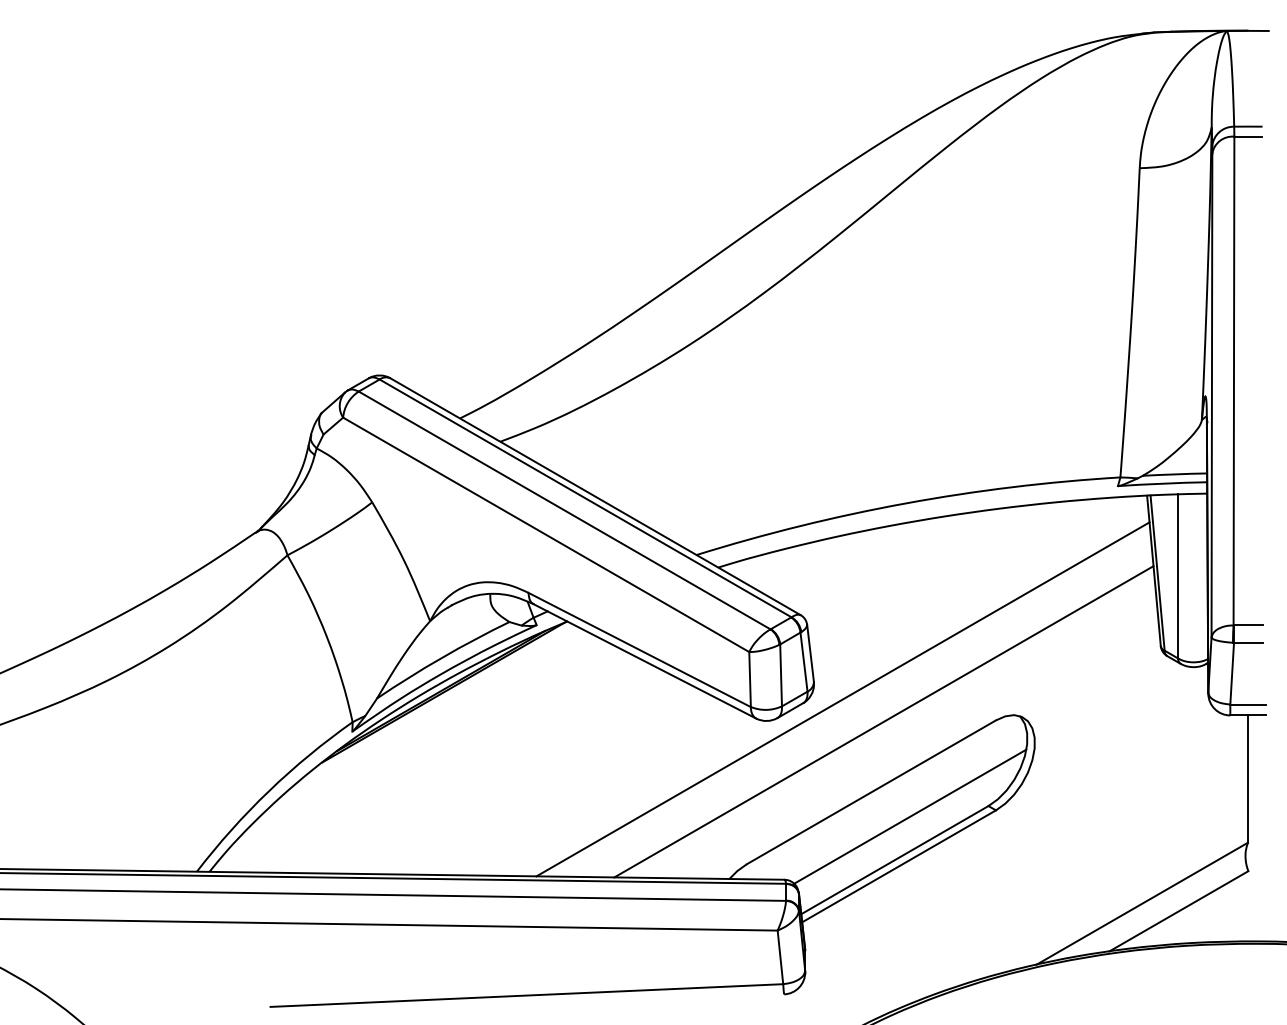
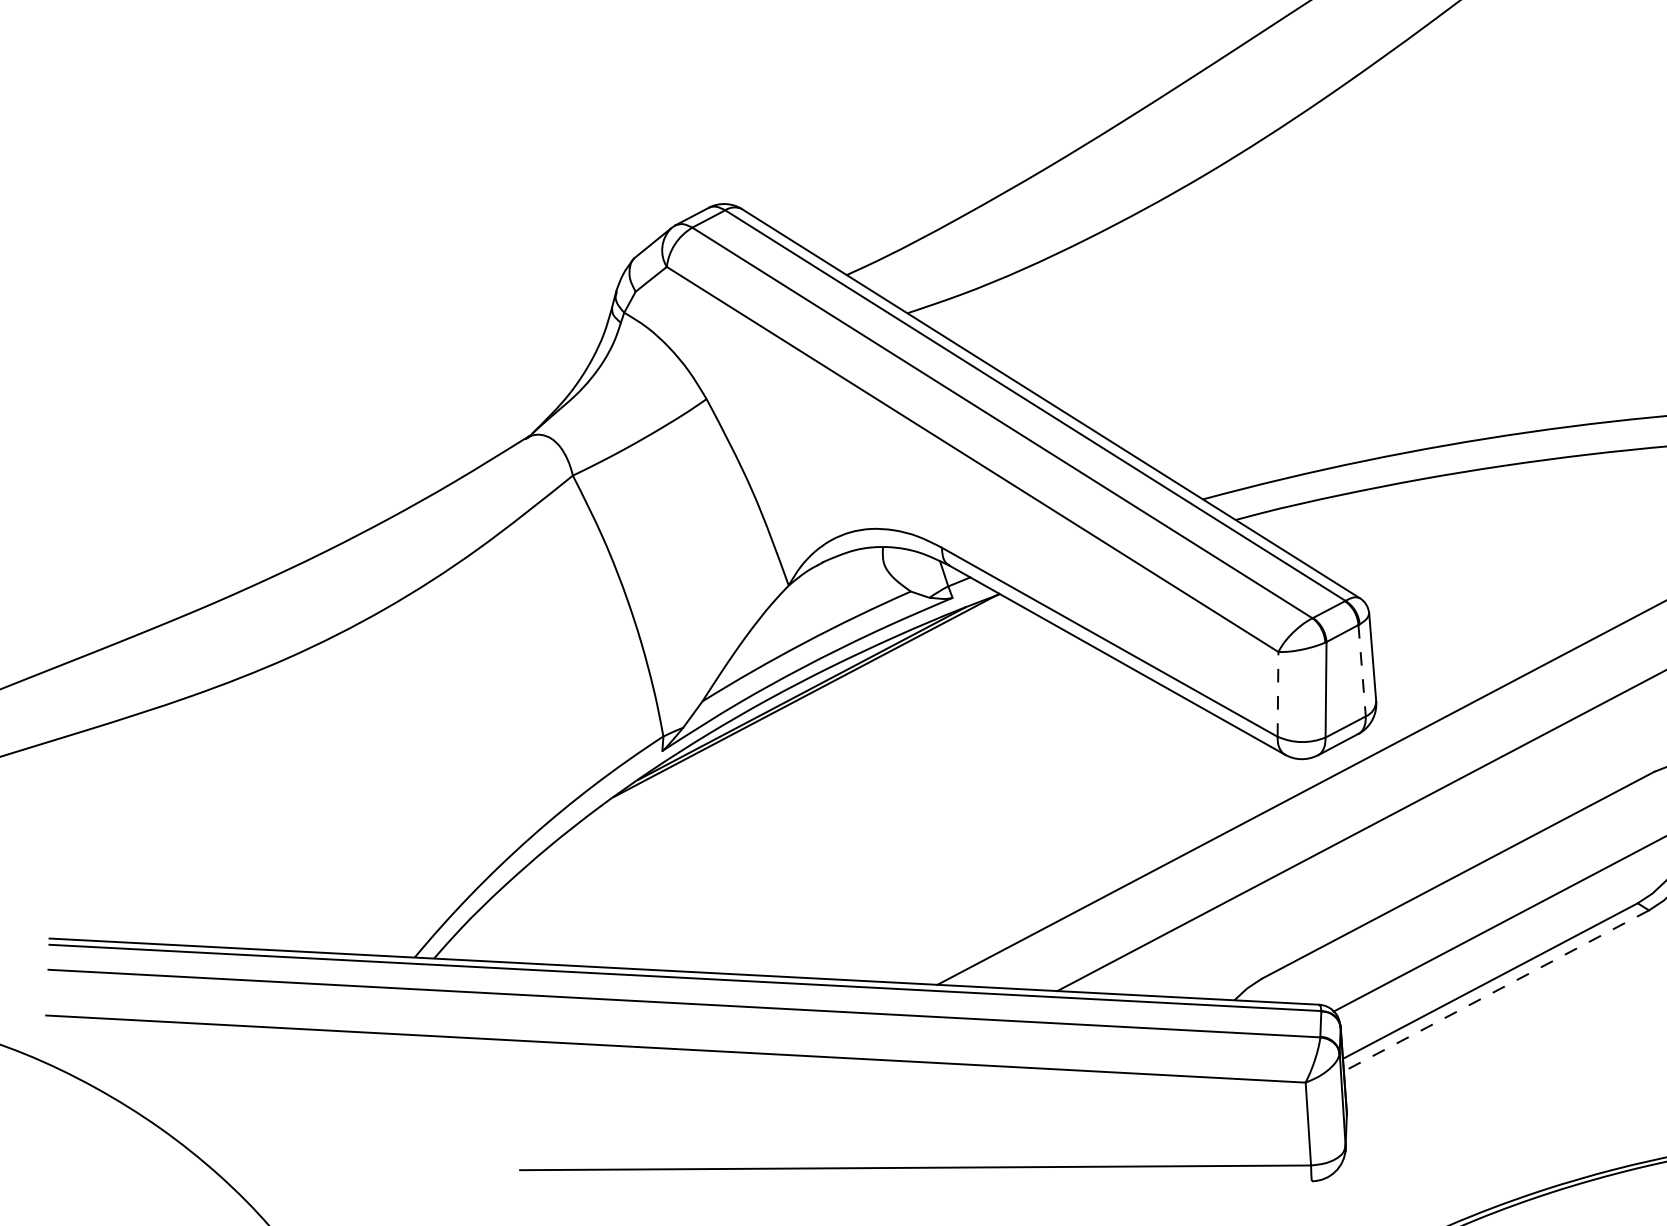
line: (804, 662) -> (1362, 671), solid -> dashed
line: (750, 679) -> (1278, 694), solid -> dashed
line: (899, 866) -> (1497, 991), solid -> dashed

